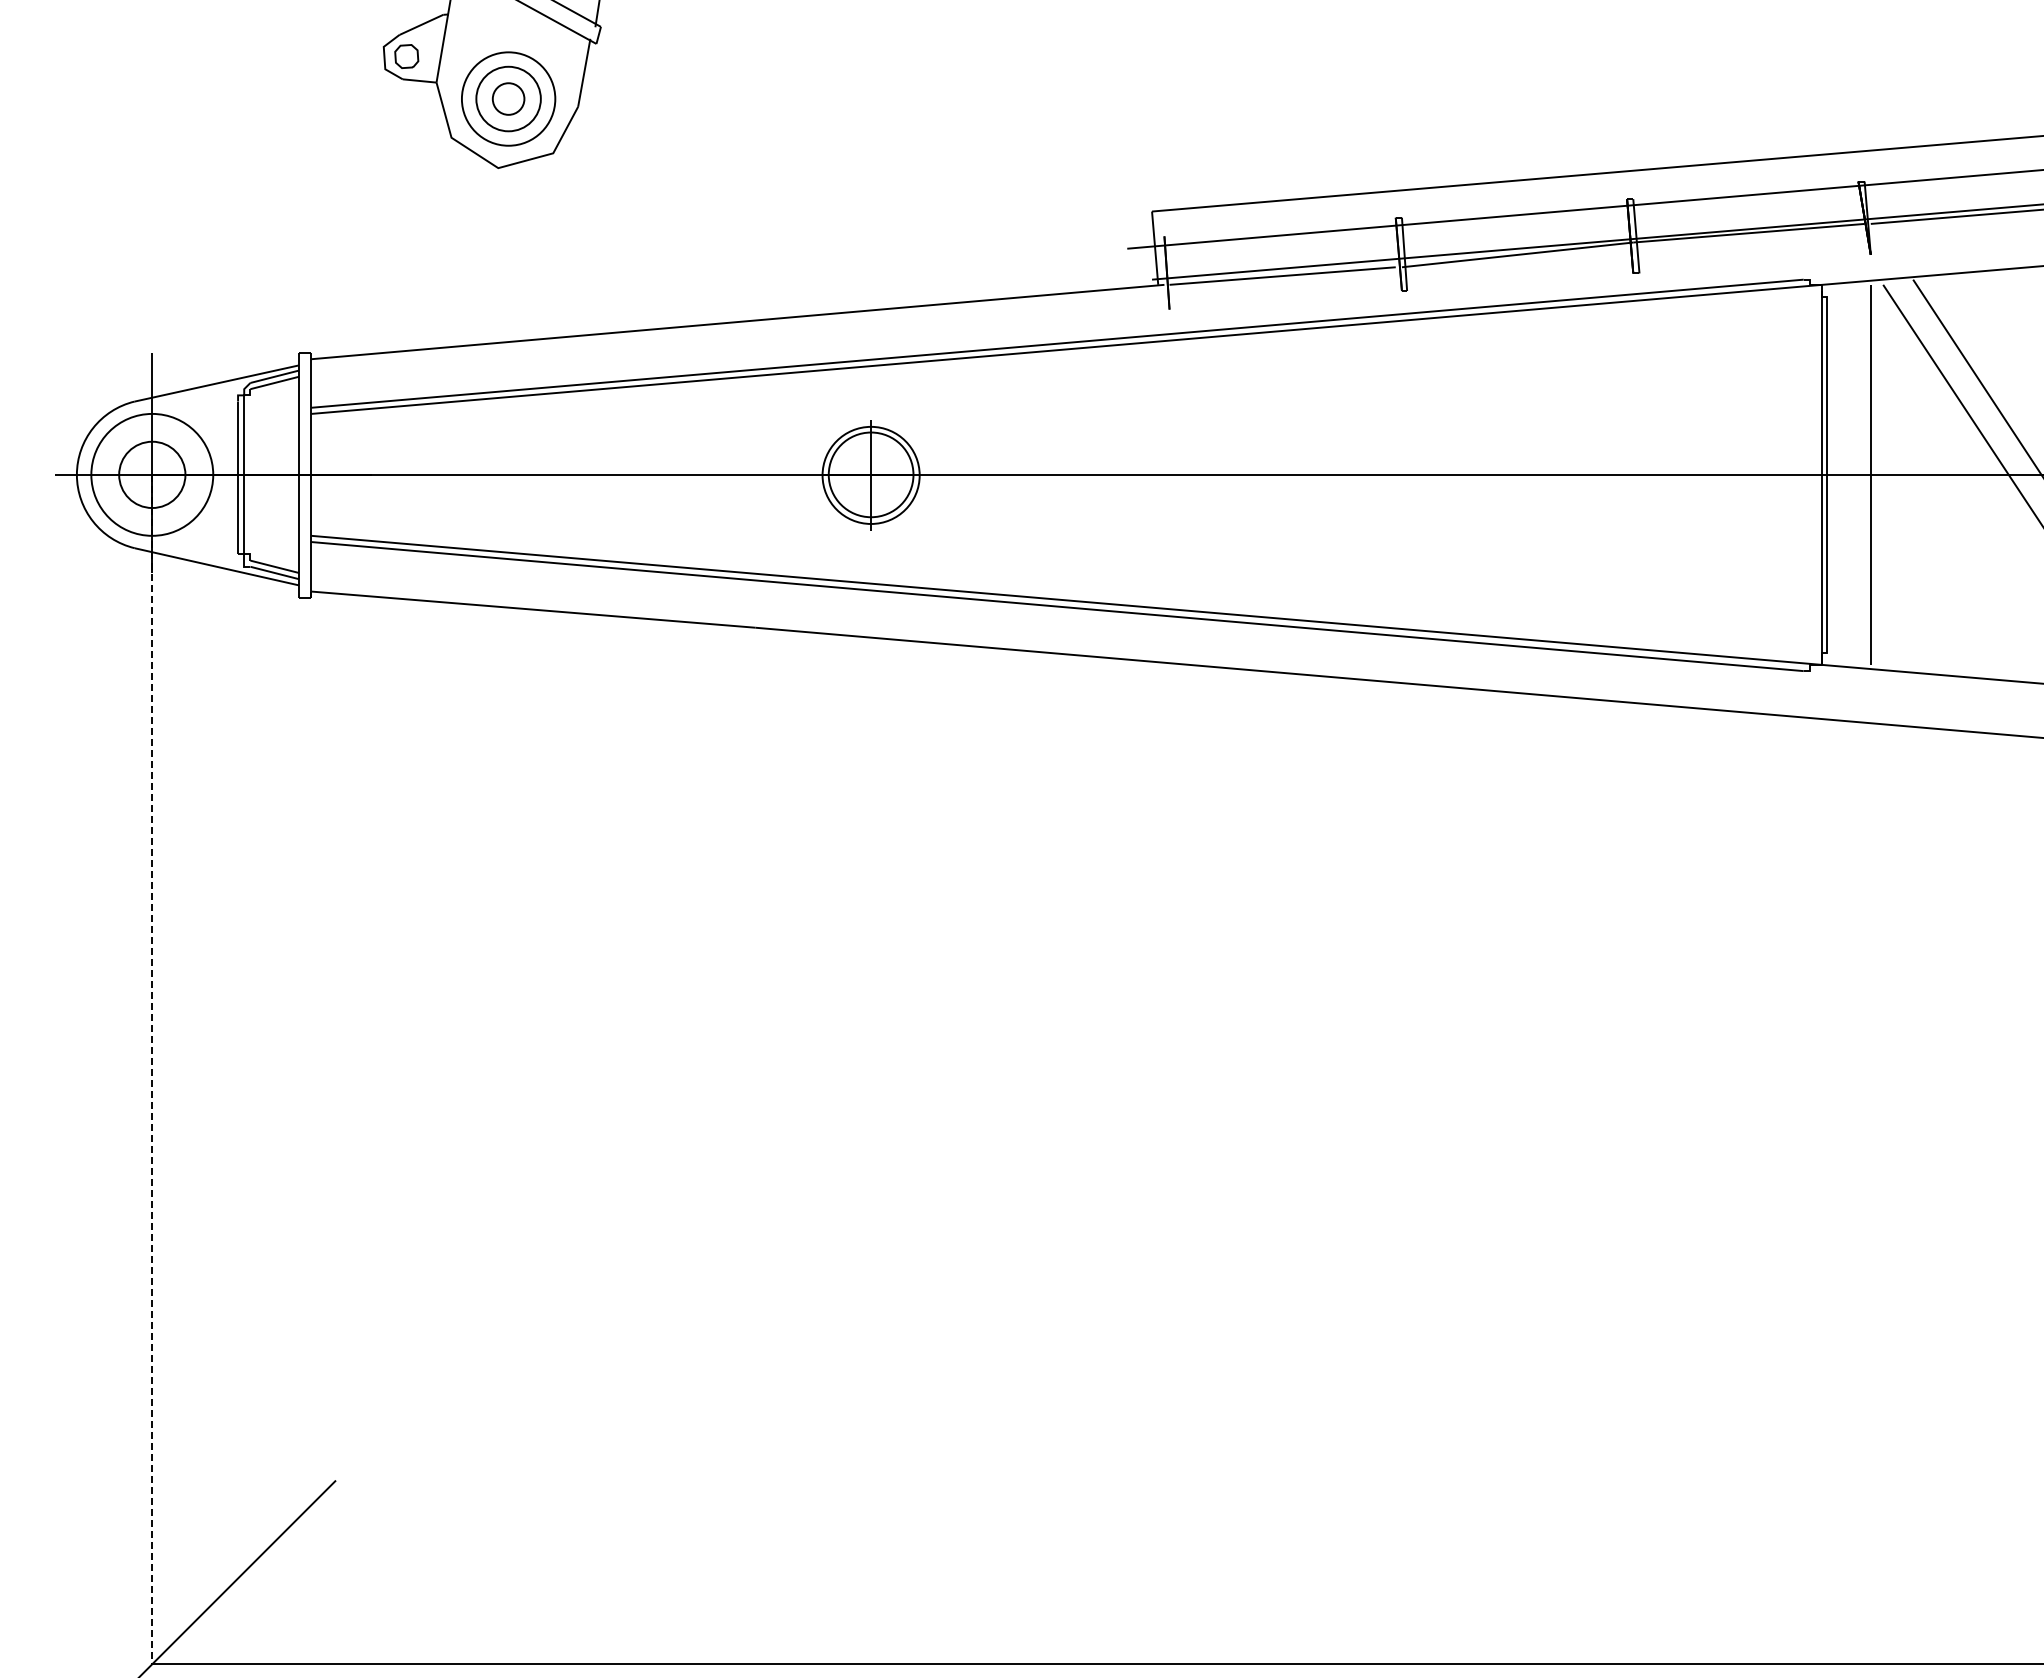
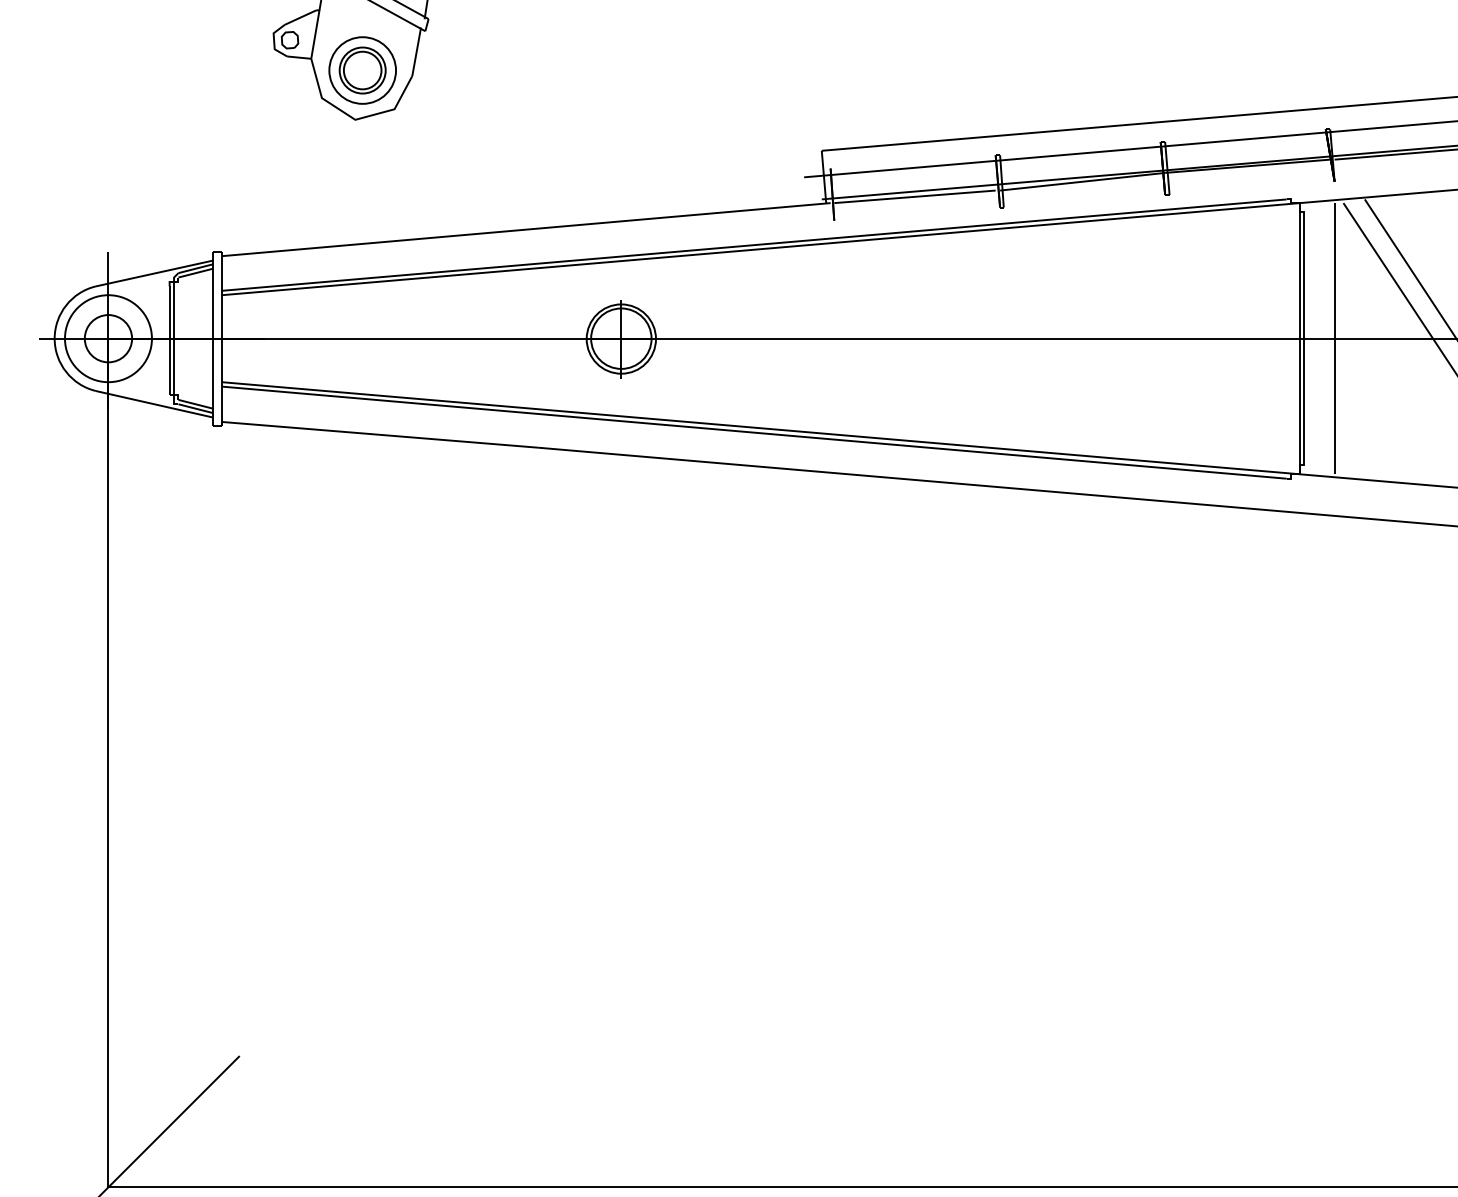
circle: (508, 98) -> (362, 70), size x1.67
line: (152, 1069) -> (108, 762), dashed -> solid

